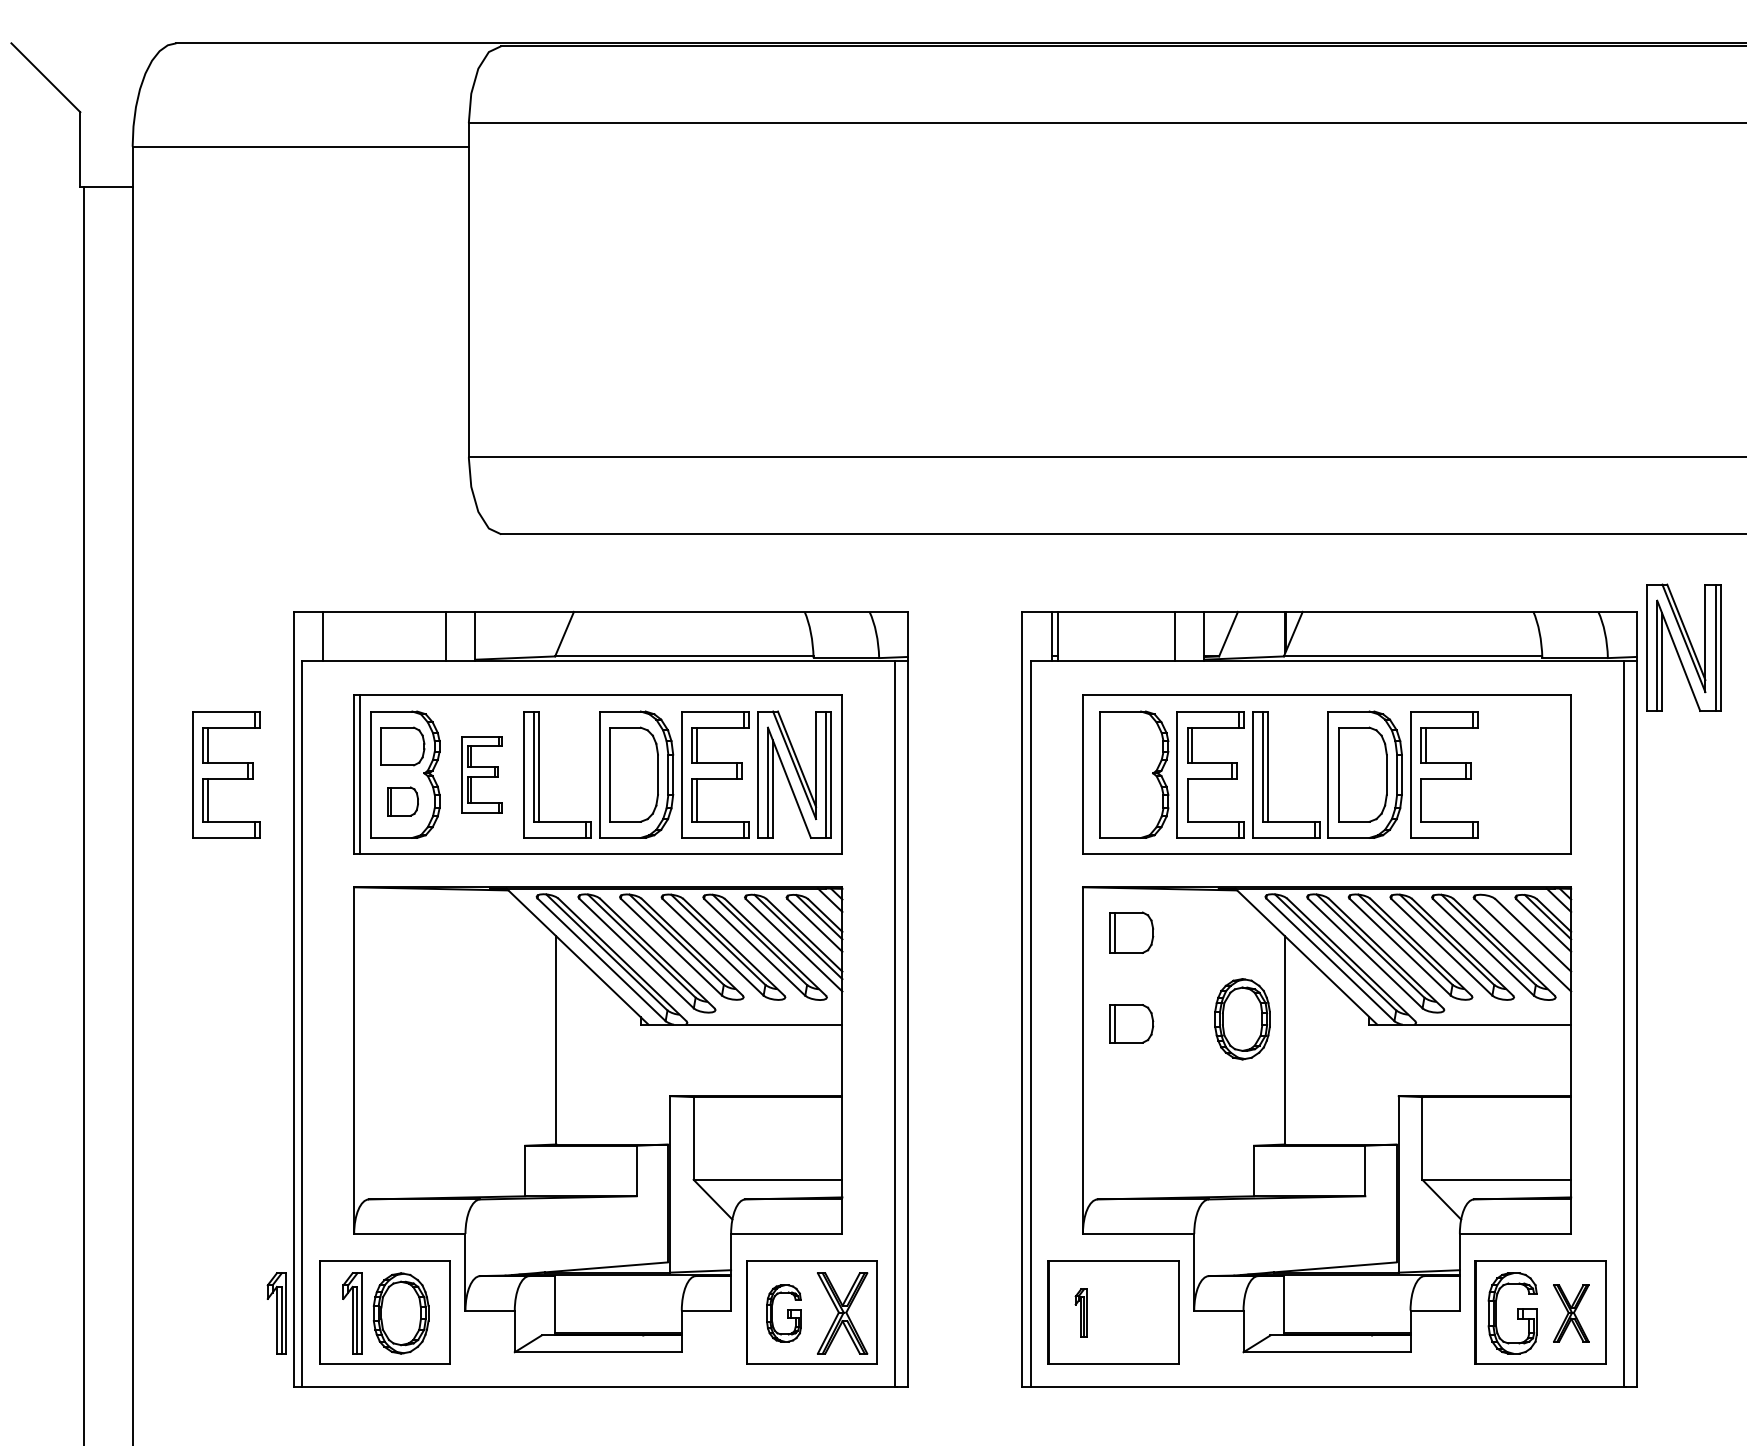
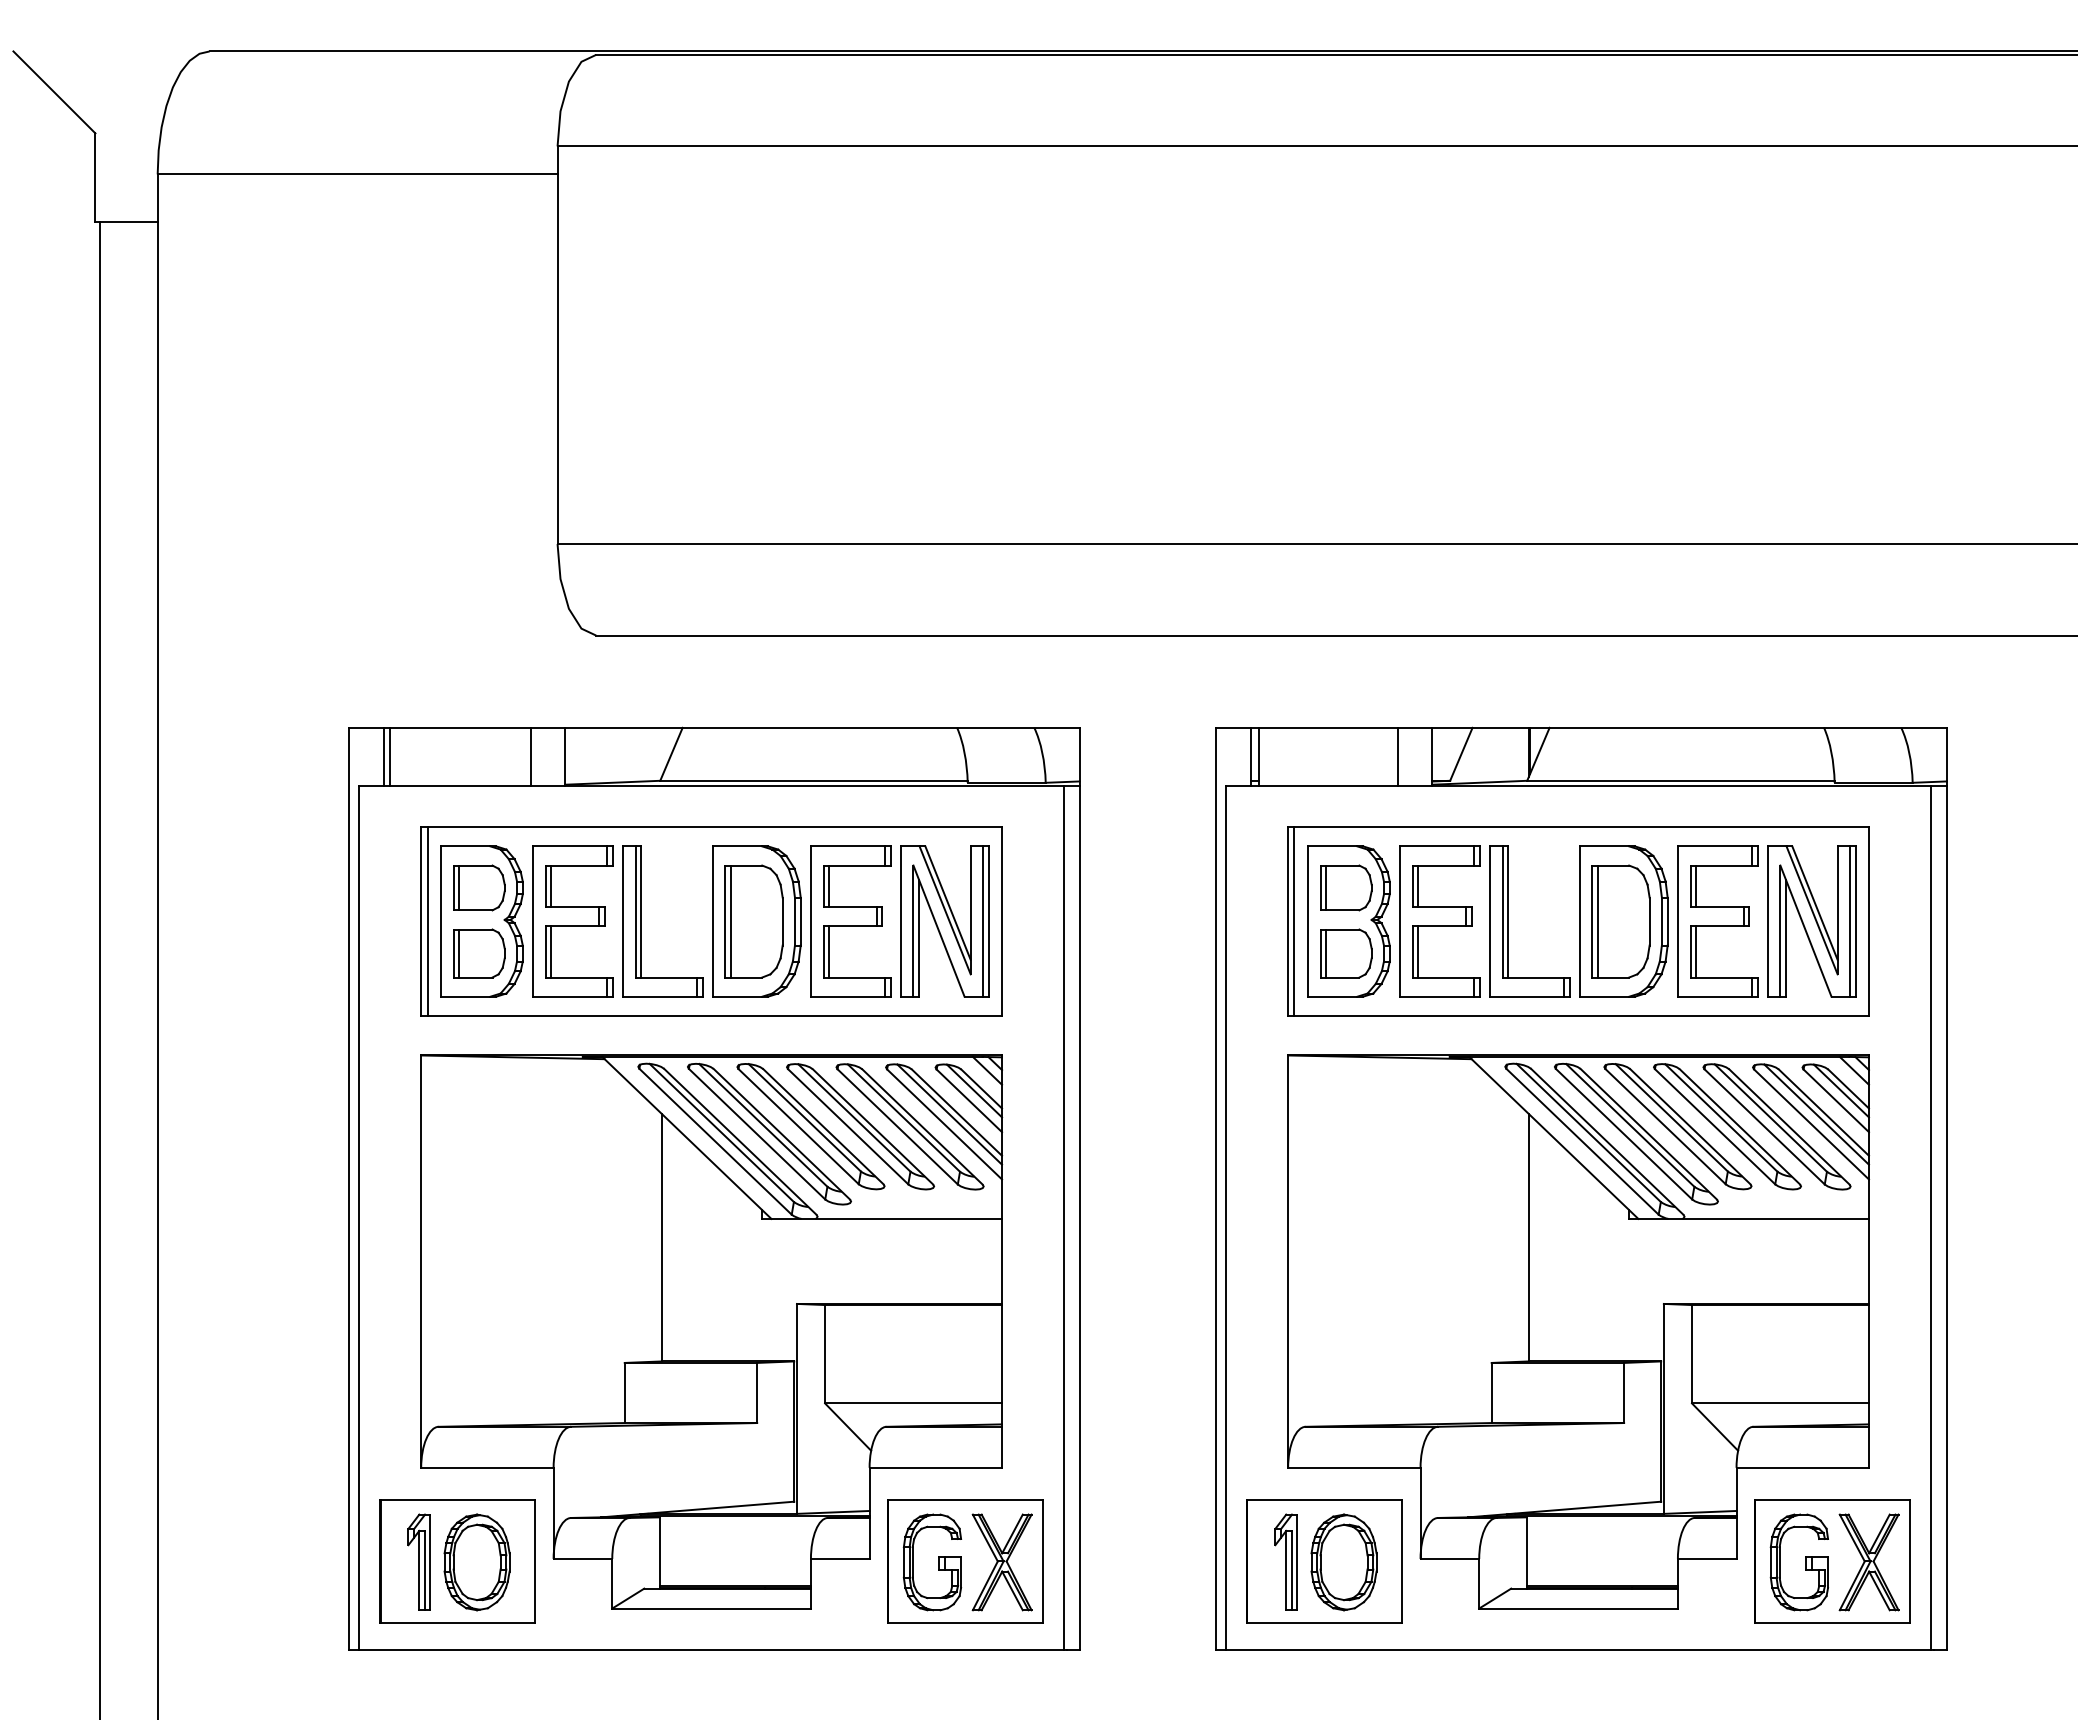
line: (328, 635) -> (390, 756), added
part: (1683, 647) -> (1811, 921), moved
line: (386, 746) -> (459, 887), added
part: (225, 774) -> (268, 921), removed
part: (481, 774) -> (572, 921), size x1.67
line: (615, 774) -> (731, 921), added
line: (1088, 774) -> (1294, 921), added
line: (1343, 774) -> (1598, 921), added
line: (1192, 799) -> (1418, 951), added
line: (1426, 799) -> (1696, 951), added
part: (403, 801) -> (479, 953), size x1.43
part: (1131, 932) -> (1346, 953), moved
line: (1527, 936) -> (1816, 1114), added
part: (1242, 1019) -> (1343, 1562), moved
part: (1131, 1023) -> (1346, 887), moved
part: (276, 1312) -> (328, 1561), removed
part: (1080, 1312) -> (1285, 1561), size x1.67
part: (783, 1313) -> (932, 1562), size x1.43
part: (1570, 1313) -> (1868, 1562), size x1.43

